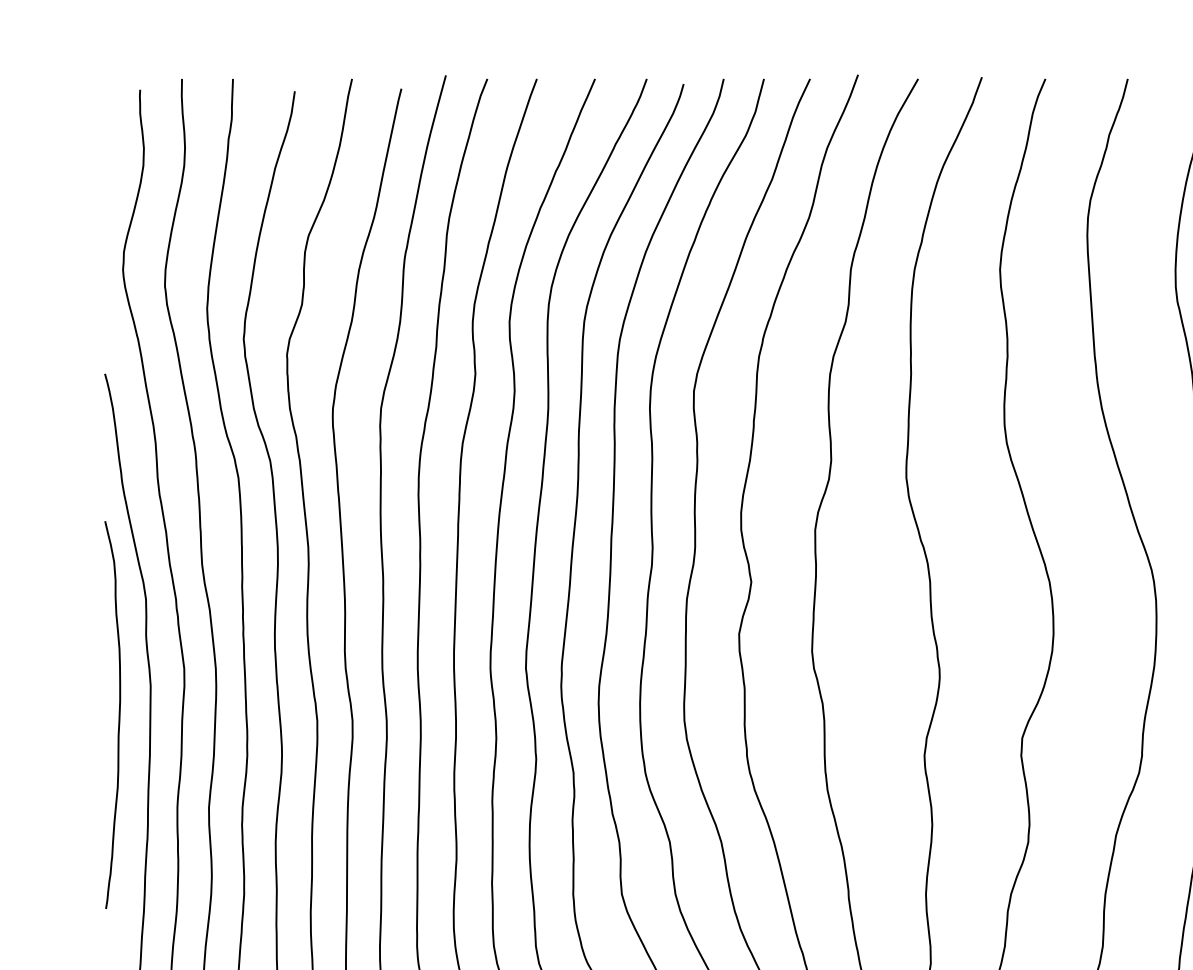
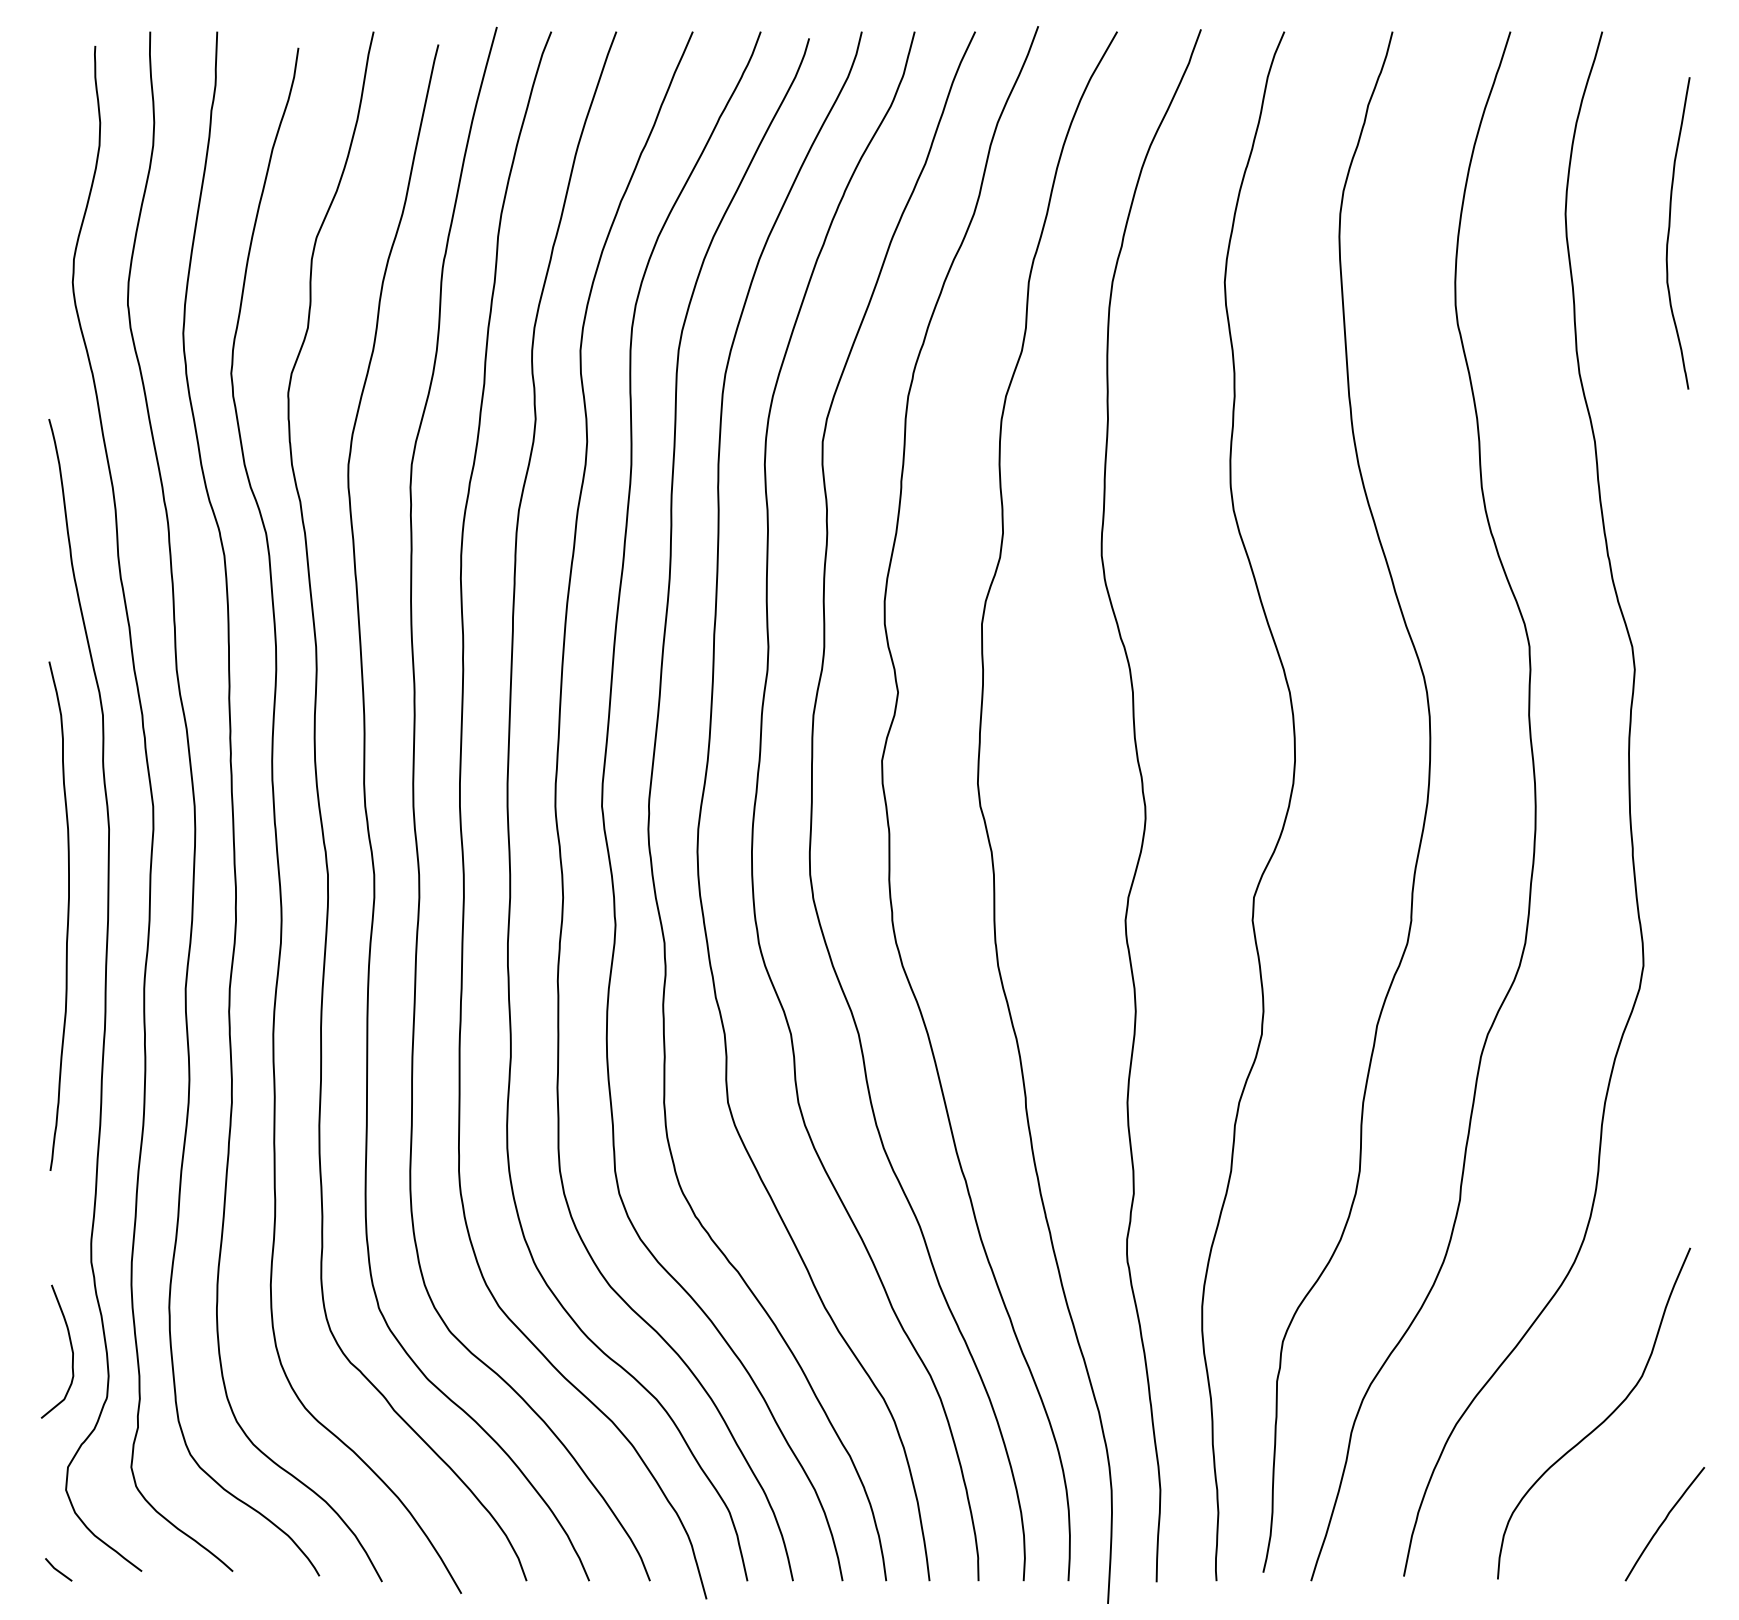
curve: (119, 714) -> (67, 915), moved

